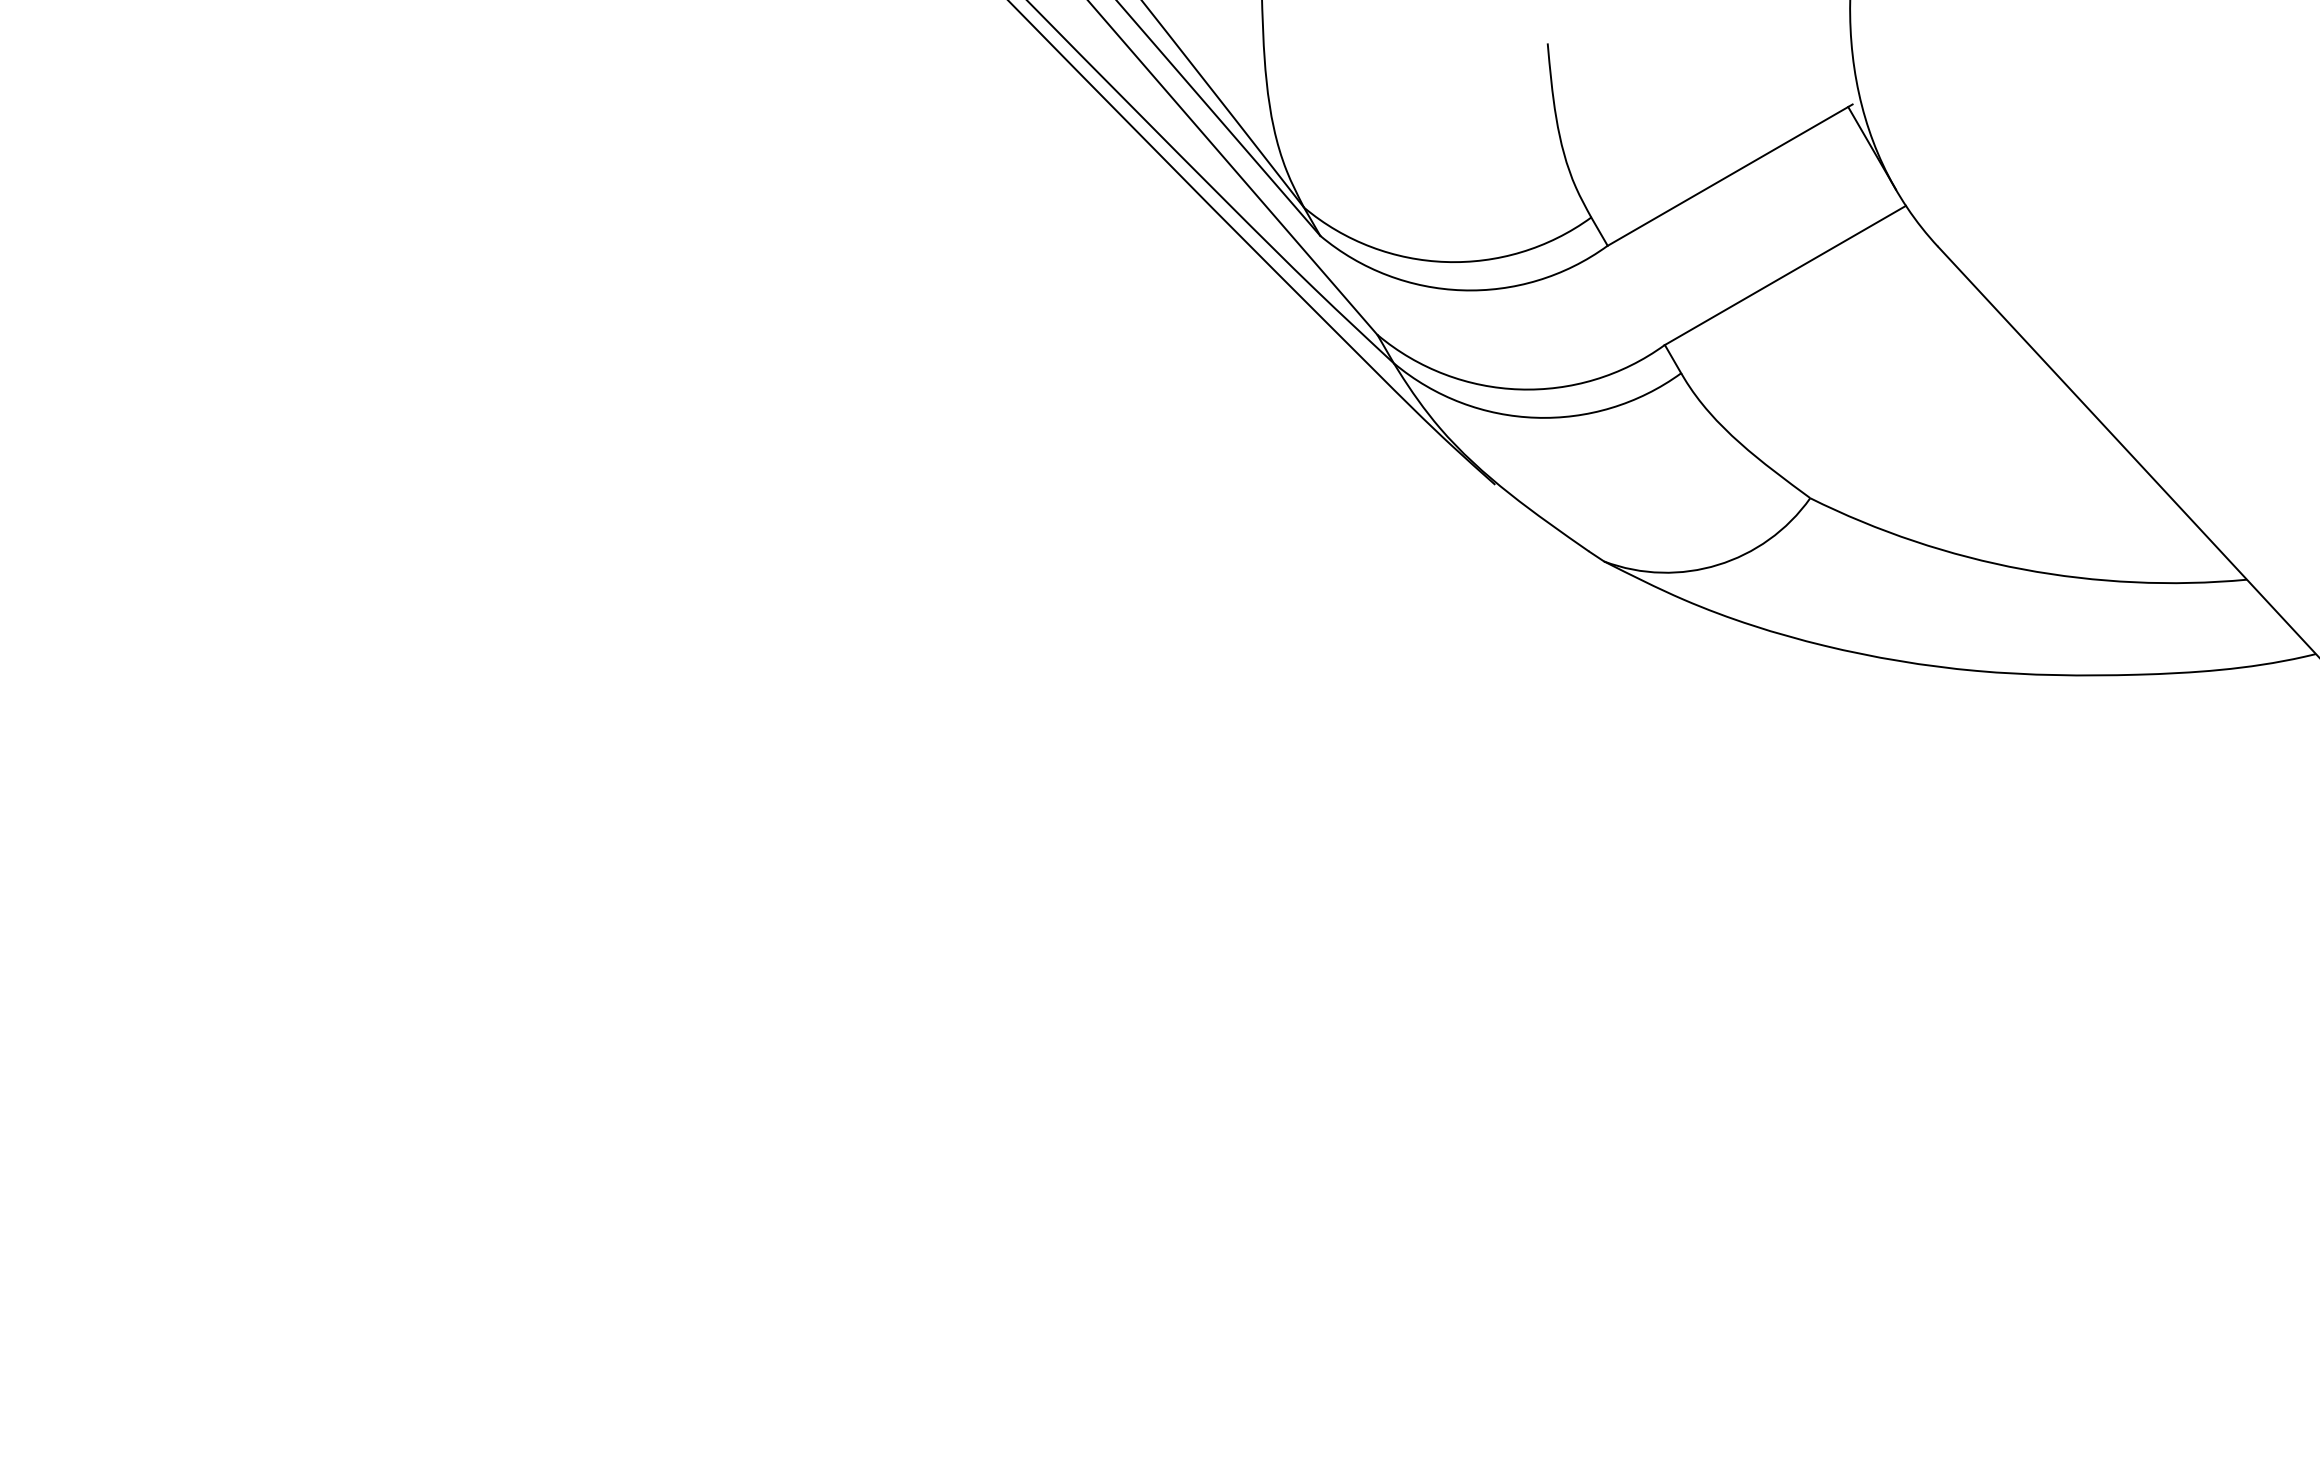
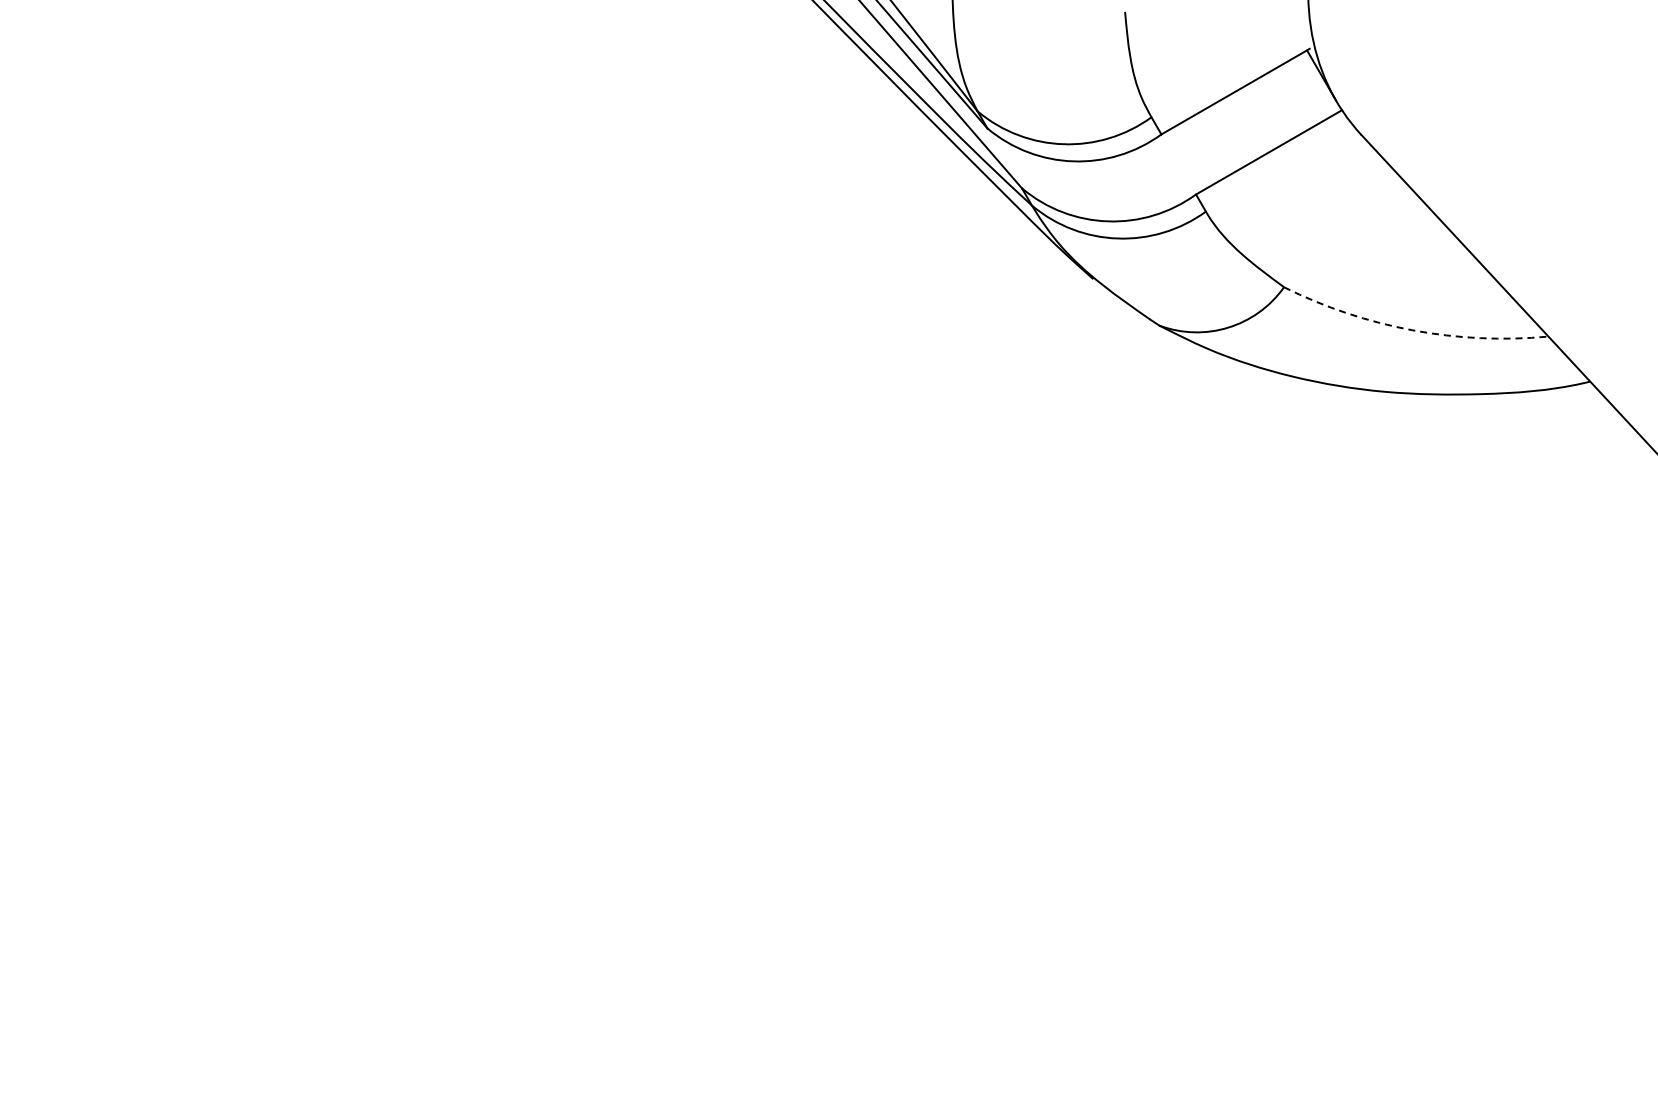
arc: (2022, 569) -> (1412, 330), solid -> dashed

